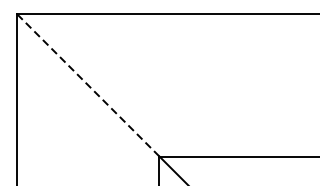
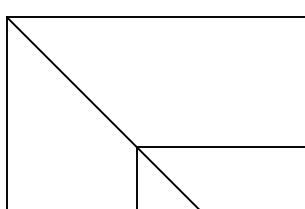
line: (88, 85) -> (72, 82), dashed -> solid

